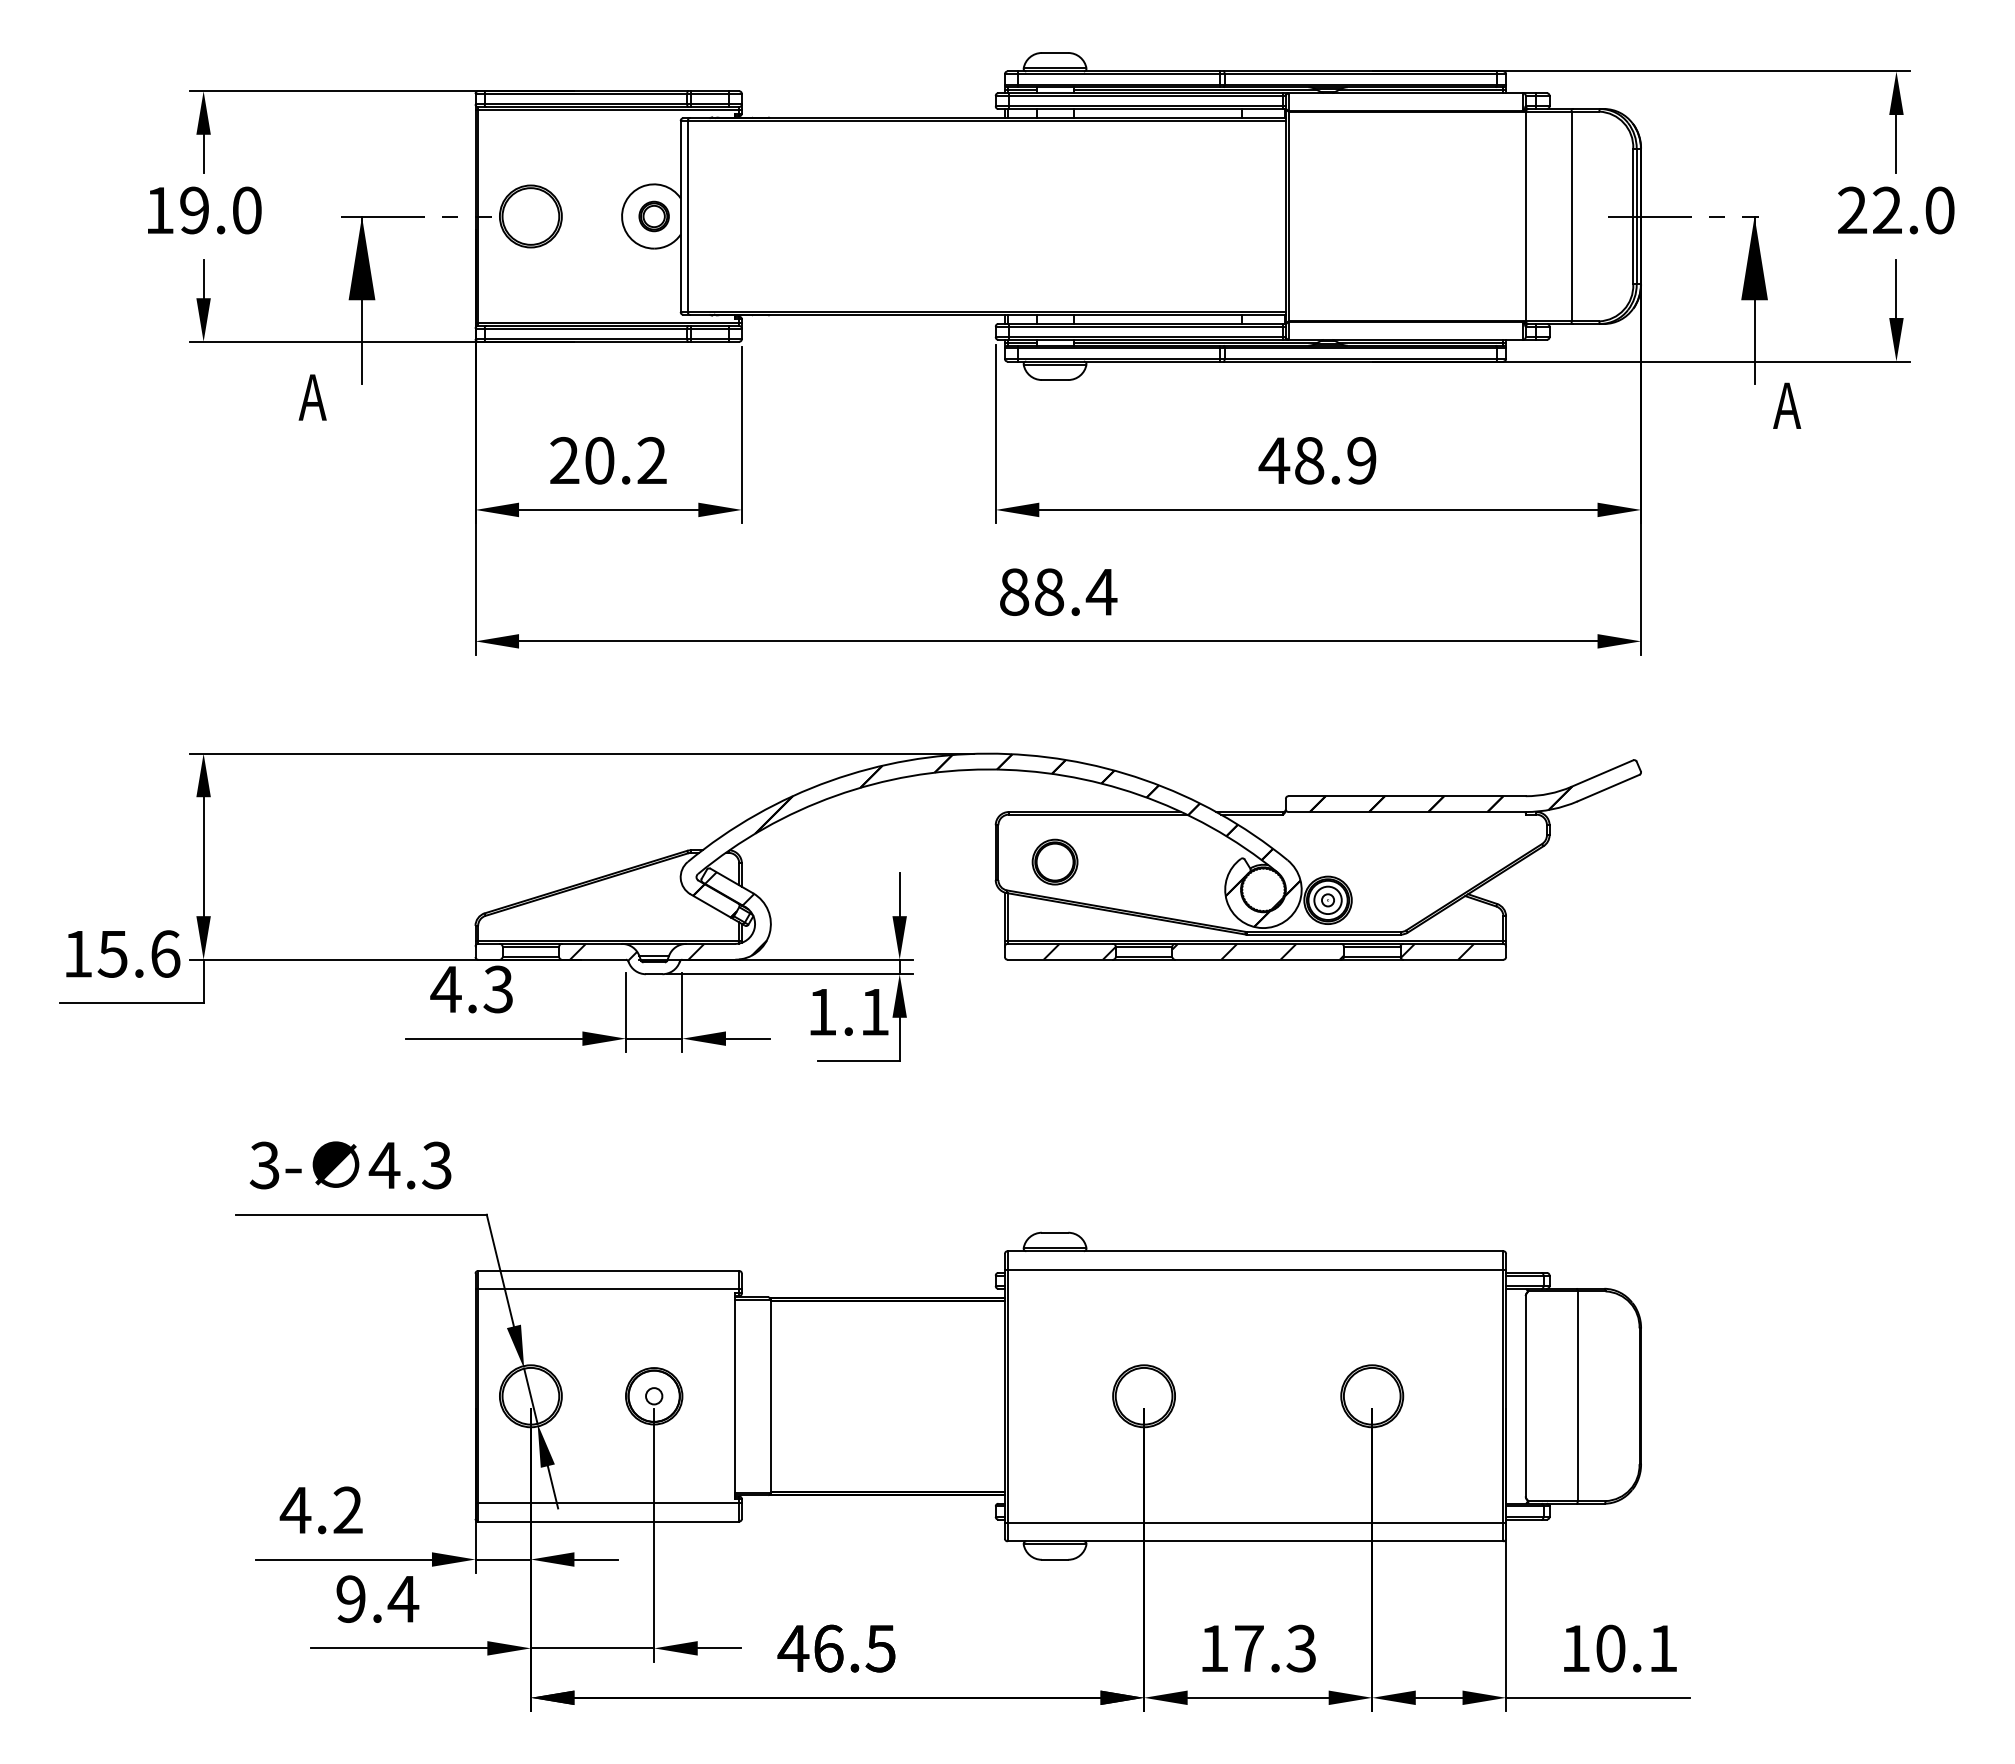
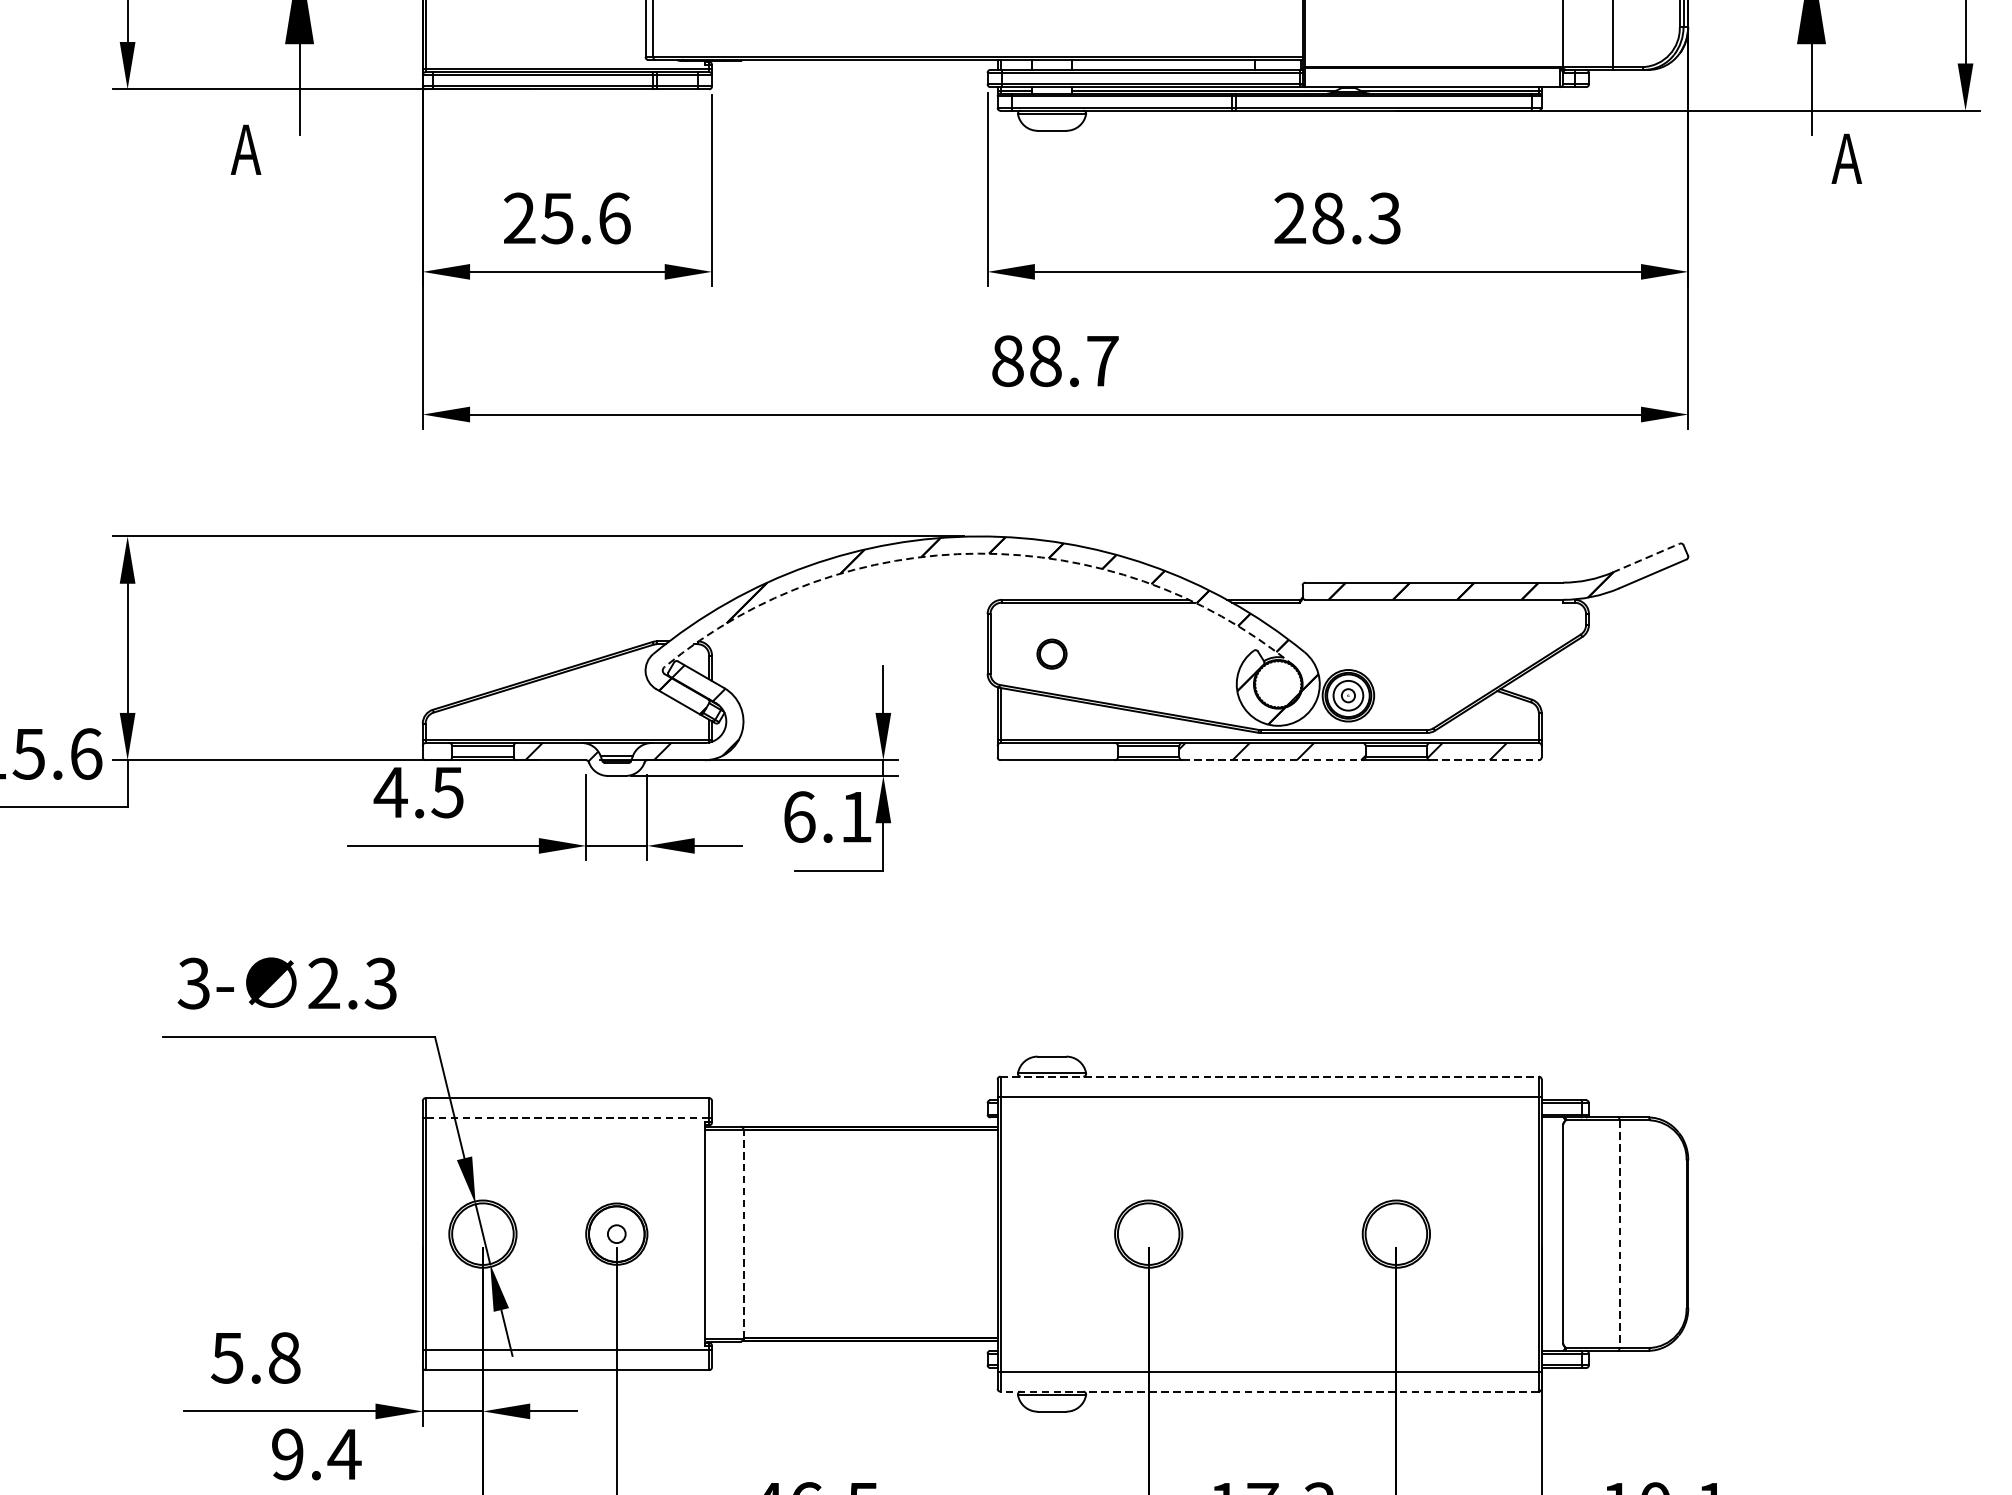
text: (625, 460) -> (585, 218), 20.2 -> 25.6
text: (1317, 460) -> (1336, 218), 48.9 -> 28.3
text: (1101, 592) -> (1102, 361), 88.4 -> 88.7
arc: (987, 769) -> (978, 553), solid -> dashed
line: (1602, 773) -> (1646, 558), solid -> dashed
part: (1054, 861) -> (1051, 653), size x0.6
hatch: (1079, 951) -> (1078, 751), removed
line: (1258, 959) -> (1272, 759), solid -> dashed
line: (1453, 959) -> (1484, 759), solid -> dashed
text: (497, 988) -> (446, 791), 4.3 -> 4.5
text: (822, 1011) -> (799, 816), 1.1 -> 6.1
text: (384, 1164) -> (323, 982), 4.3 -> 2.3
line: (1255, 1251) -> (1269, 1076), solid -> dashed
line: (608, 1289) -> (567, 1118), solid -> dashed
line: (770, 1395) -> (743, 1233), solid -> dashed
line: (1577, 1396) -> (1619, 1234), solid -> dashed
text: (320, 1510) -> (254, 1358), 4.2 -> 5.8
line: (1255, 1541) -> (1269, 1391), solid -> dashed

